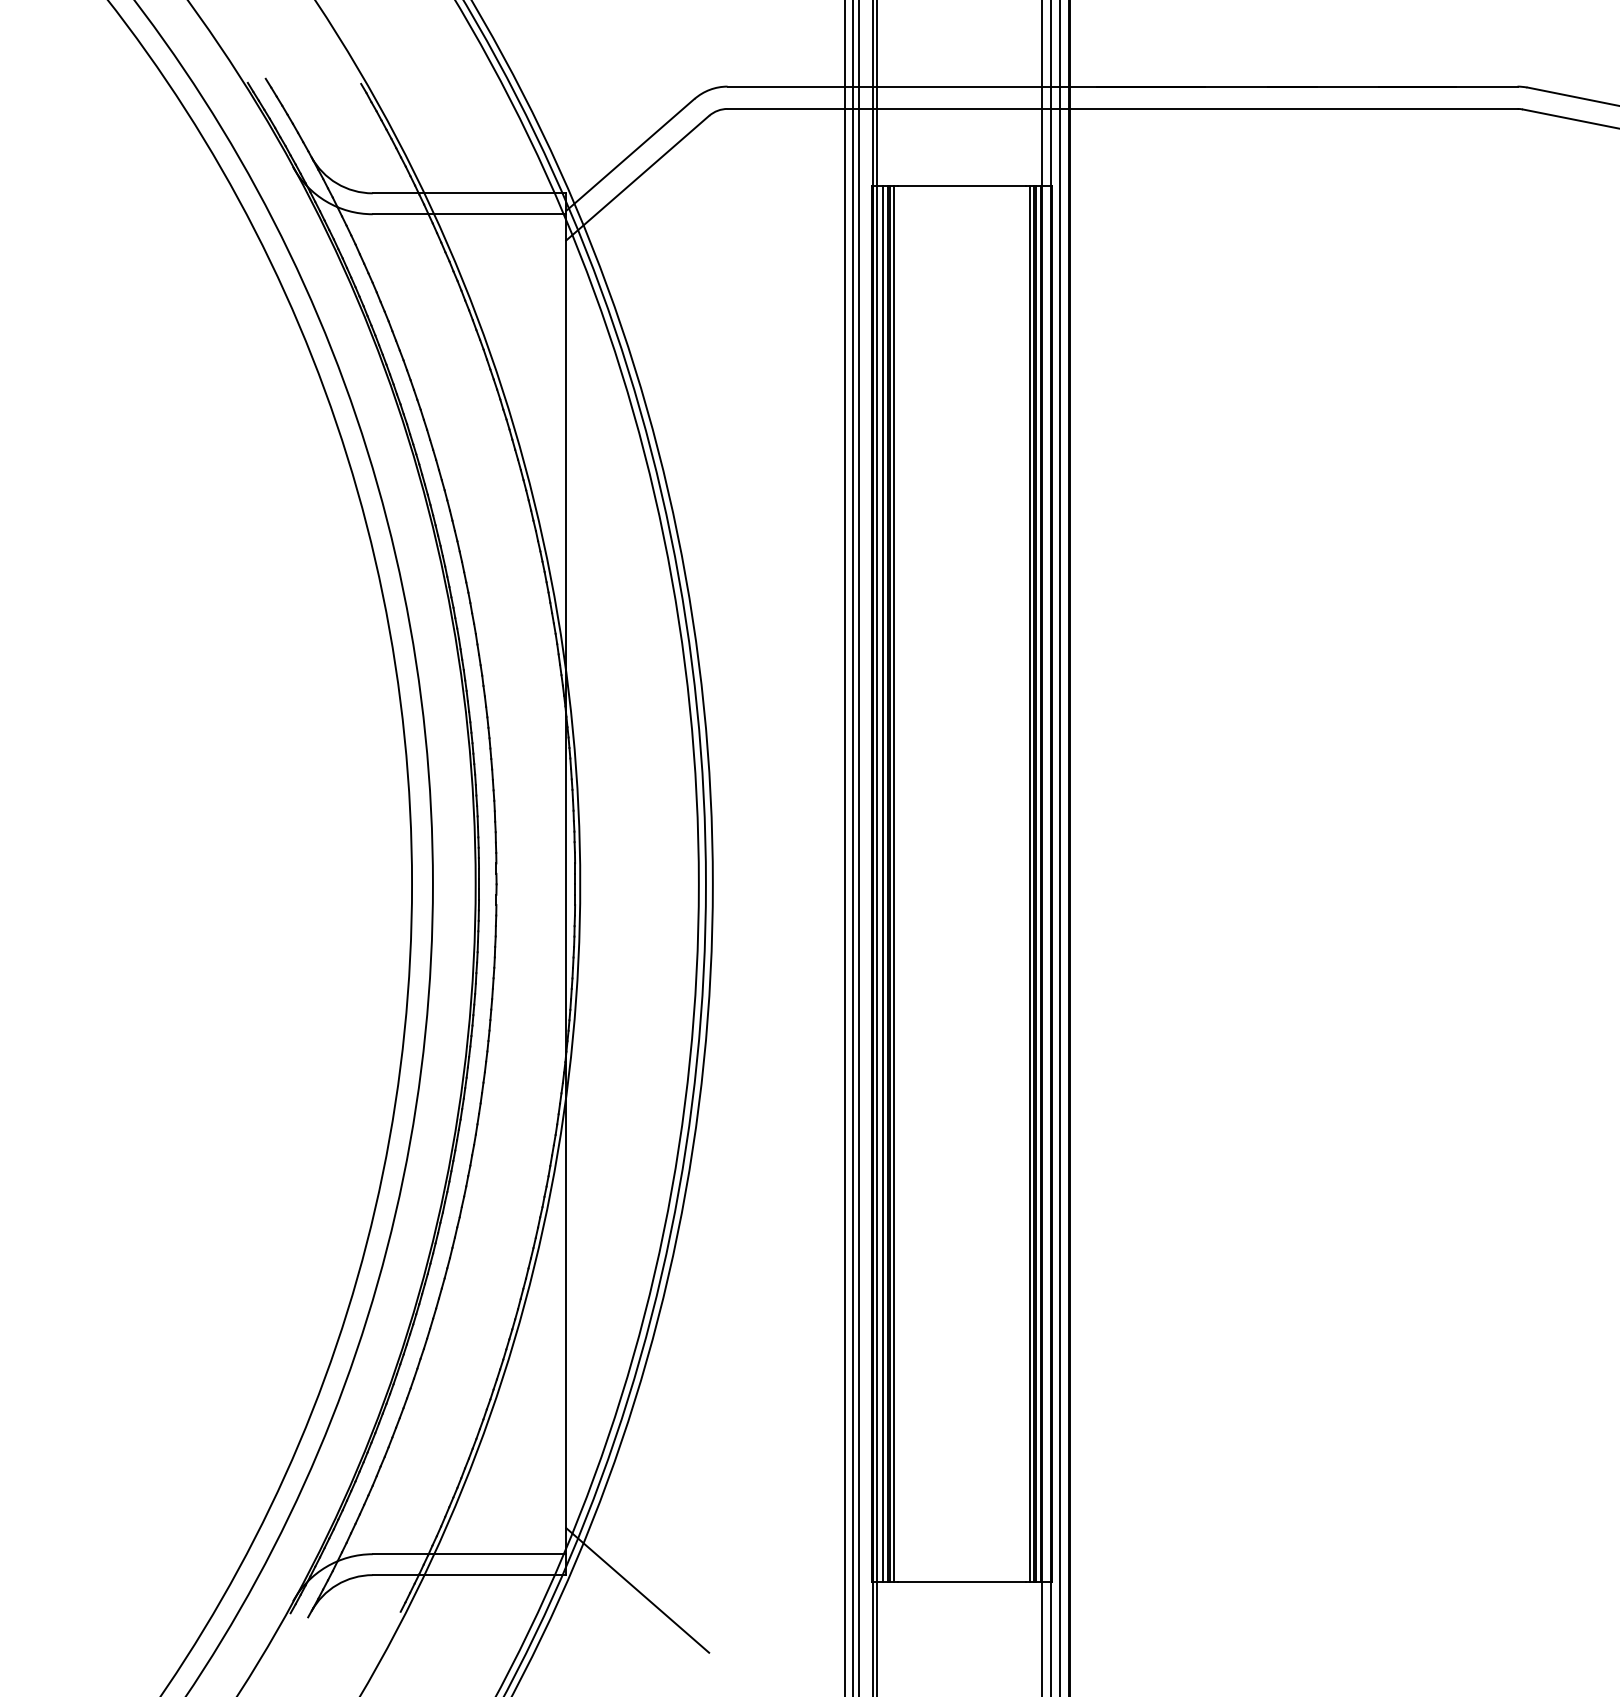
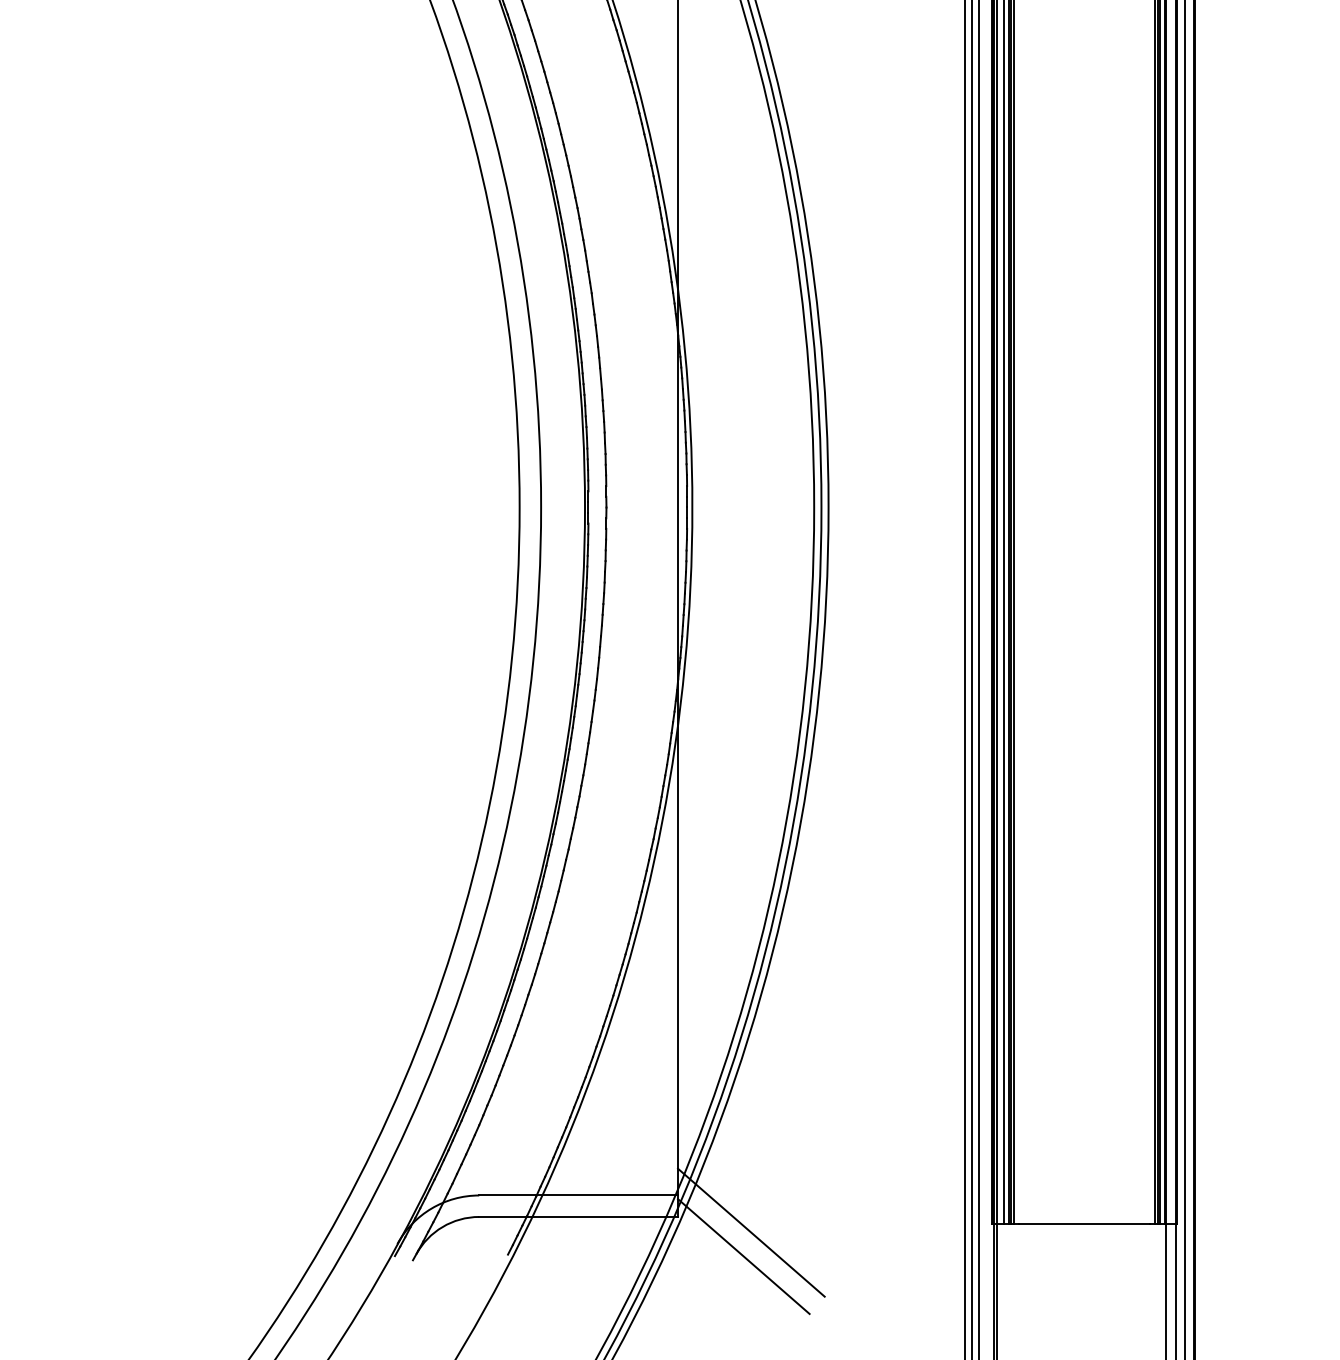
line: (630, 1613) -> (743, 1256), added

